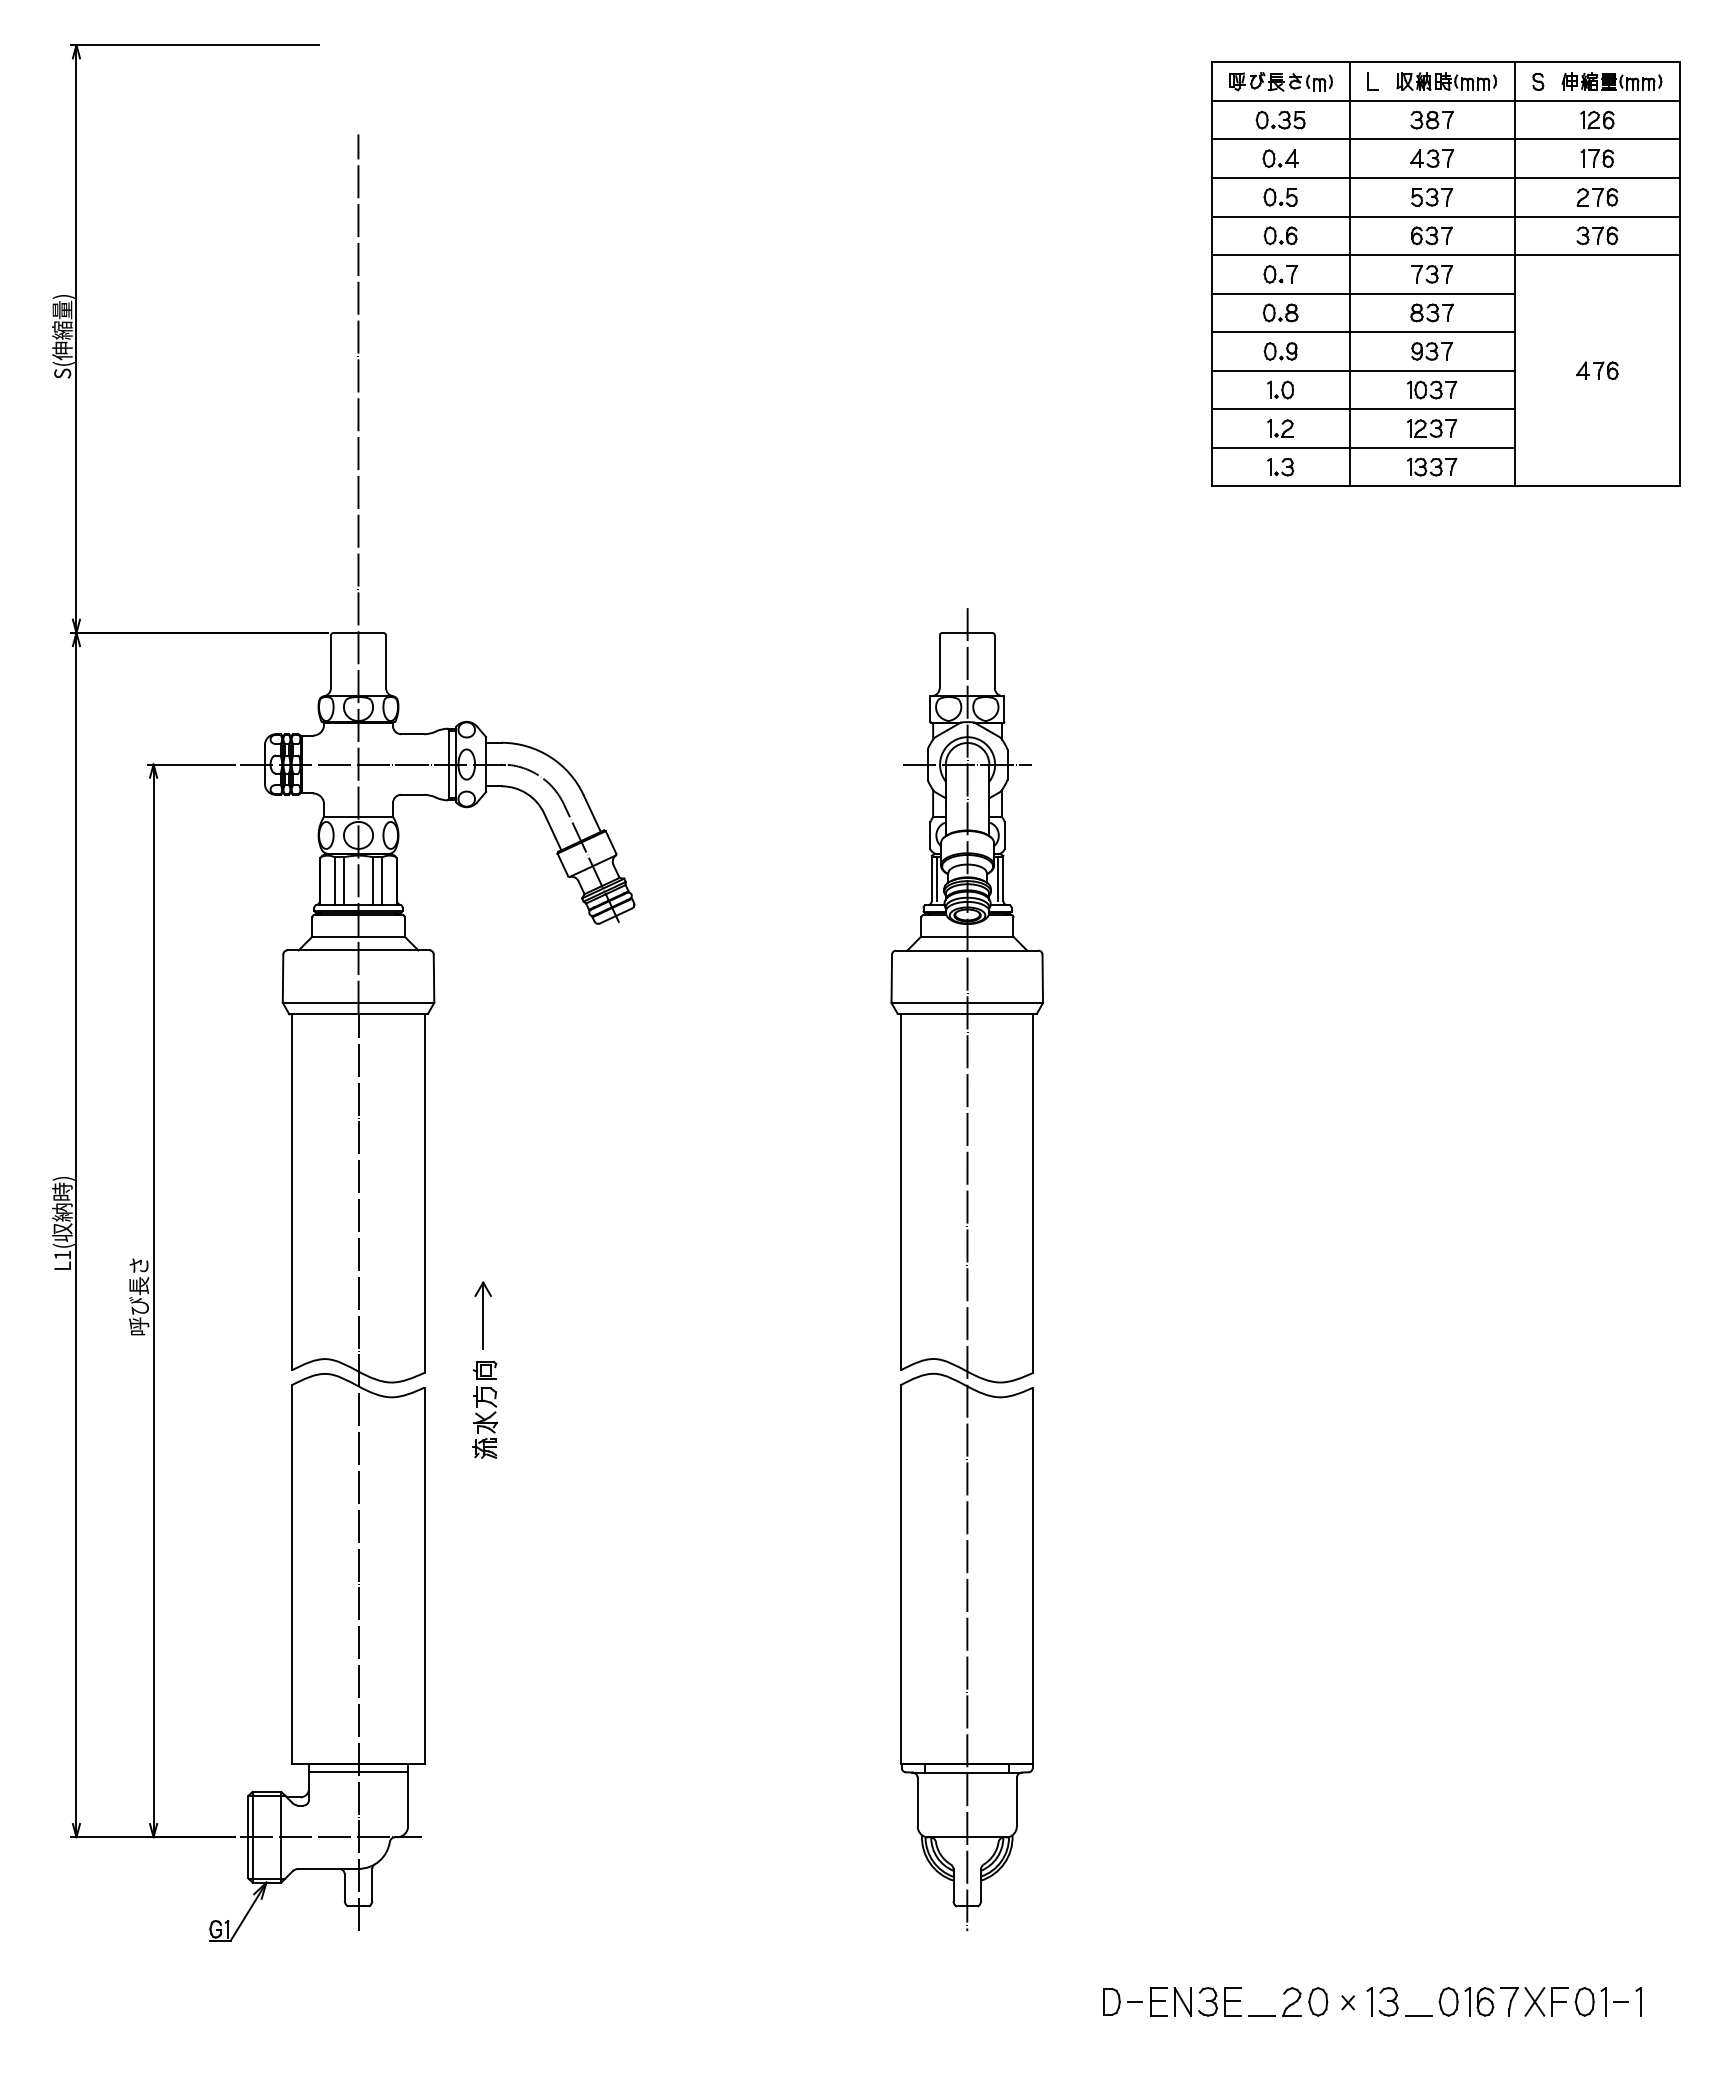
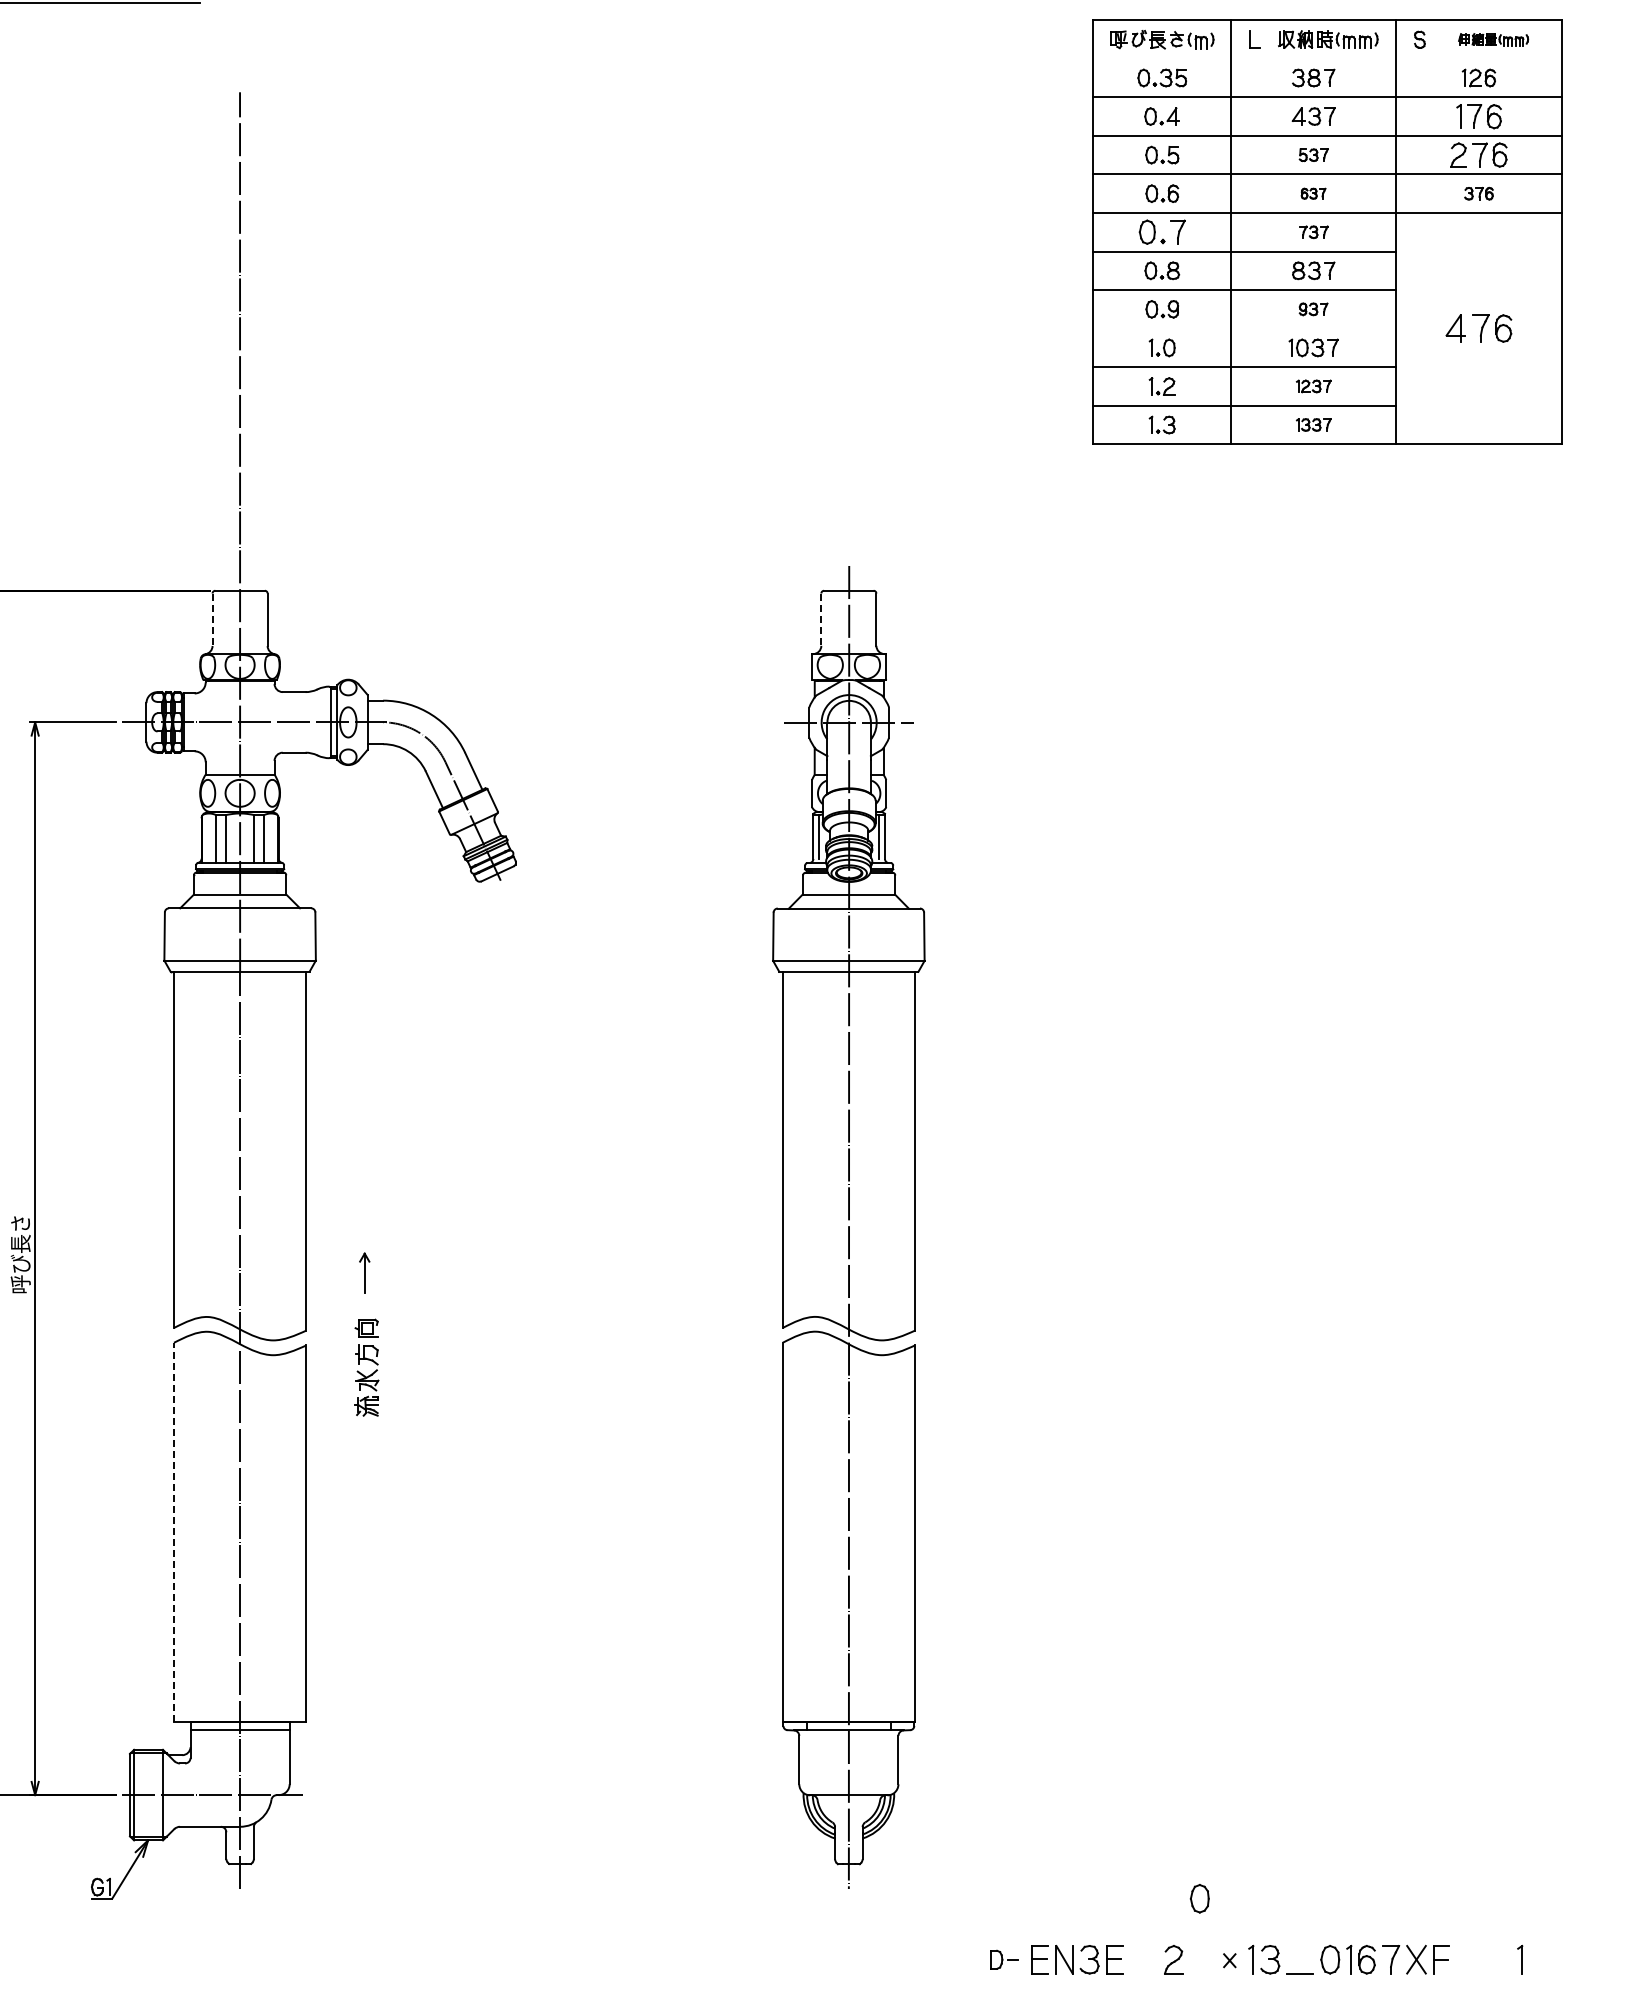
part: (1611, 81) -> (1493, 39), size x0.7
line: (1445, 100) -> (1327, 58), removed
part: (1596, 158) -> (1478, 116), size x1.4
part: (1432, 197) -> (1314, 155), size x0.7
part: (1597, 197) -> (1479, 155), size x1.4
part: (1431, 235) -> (1313, 193), size x0.6
part: (1597, 235) -> (1479, 193), size x0.7
part: (1280, 274) -> (1162, 232), size x1.4
part: (1431, 274) -> (1313, 232), size x0.7
part: (1431, 351) -> (1313, 309), size x0.7
line: (1362, 370) -> (1244, 328), removed
part: (1597, 370) -> (1479, 328), size x1.6
part: (1432, 428) -> (1314, 386), size x0.7
part: (1432, 466) -> (1314, 424), size x0.7
line: (330, 662) -> (212, 620), solid -> dashed
line: (939, 662) -> (821, 620), solid -> dashed
part: (482, 1315) -> (364, 1273), size x0.6
line: (292, 1574) -> (174, 1532), solid -> dashed
part: (1122, 2001) -> (1004, 1959), size x0.7
part: (1318, 2001) -> (1200, 1898), moved
part: (1601, 2001) -> (1483, 1959), removed
line: (1262, 2015) -> (1144, 1973), removed

